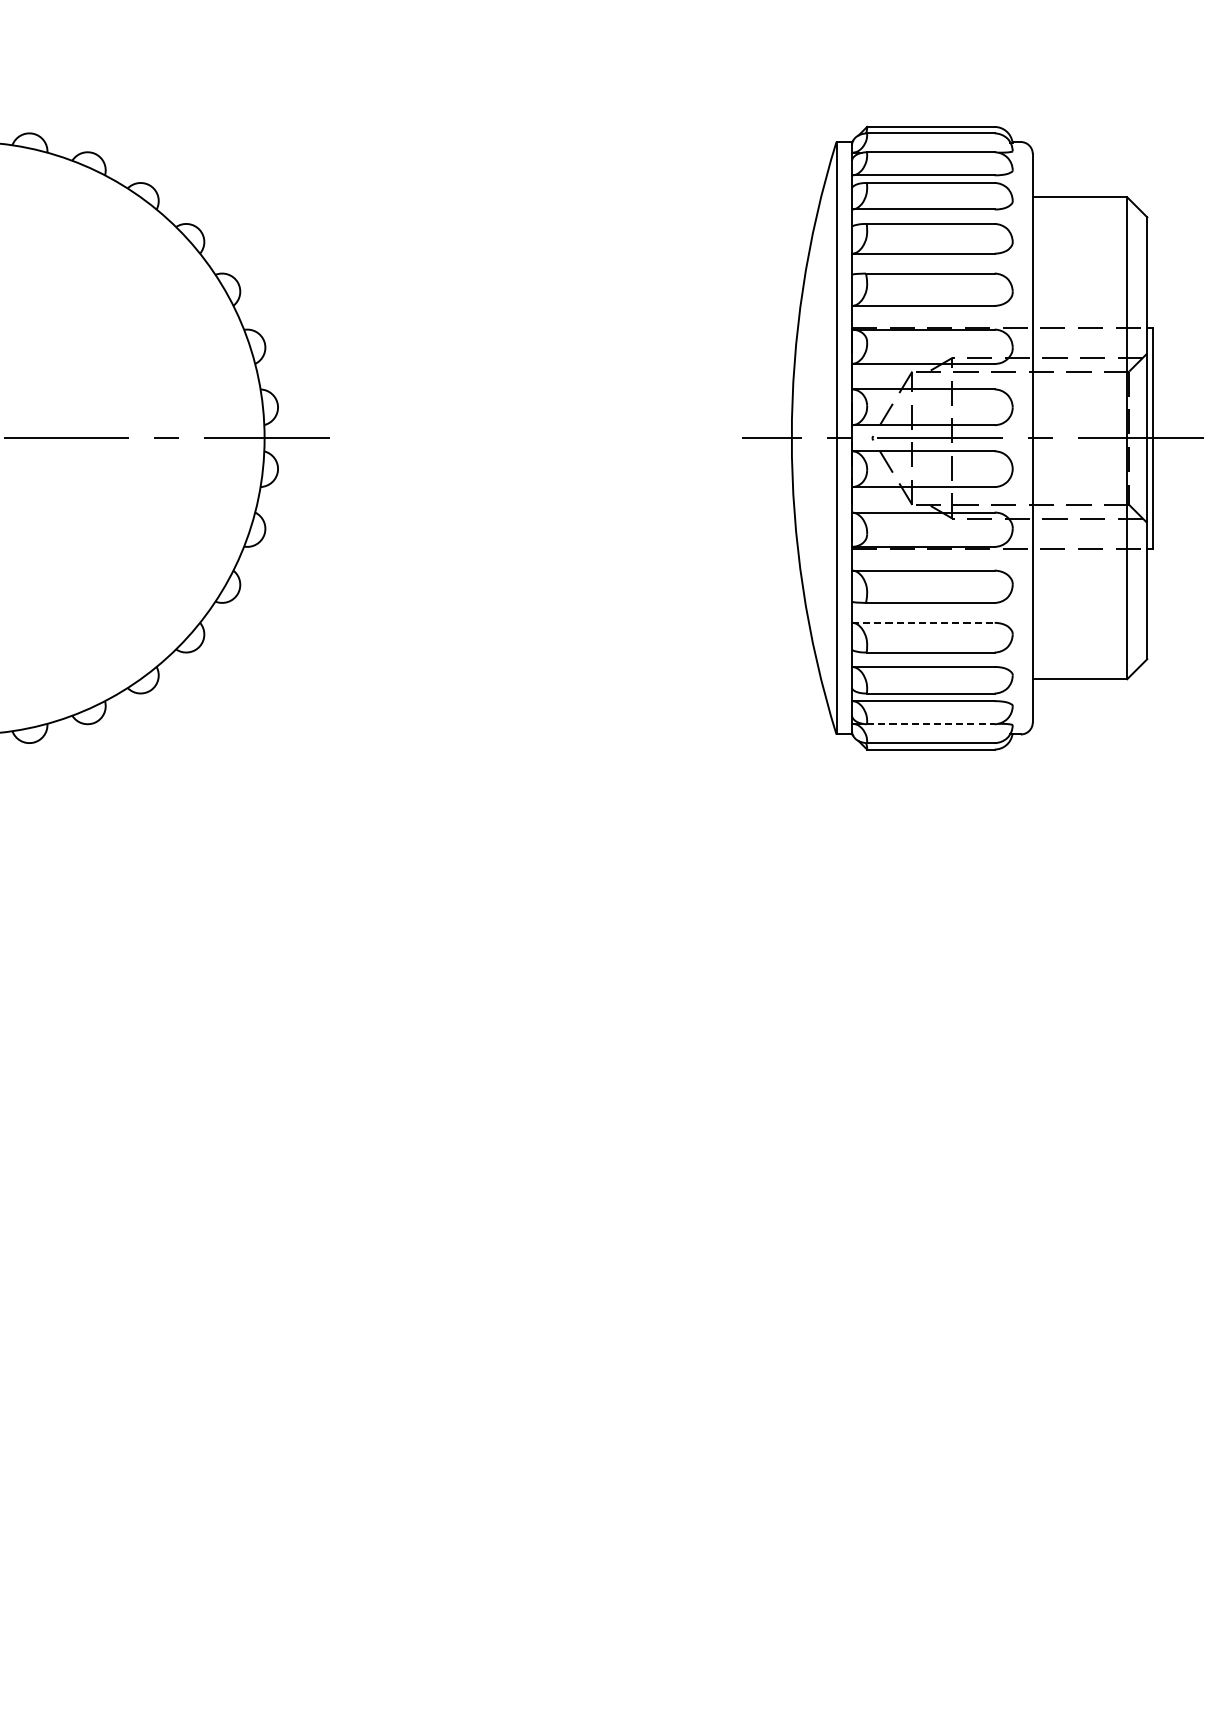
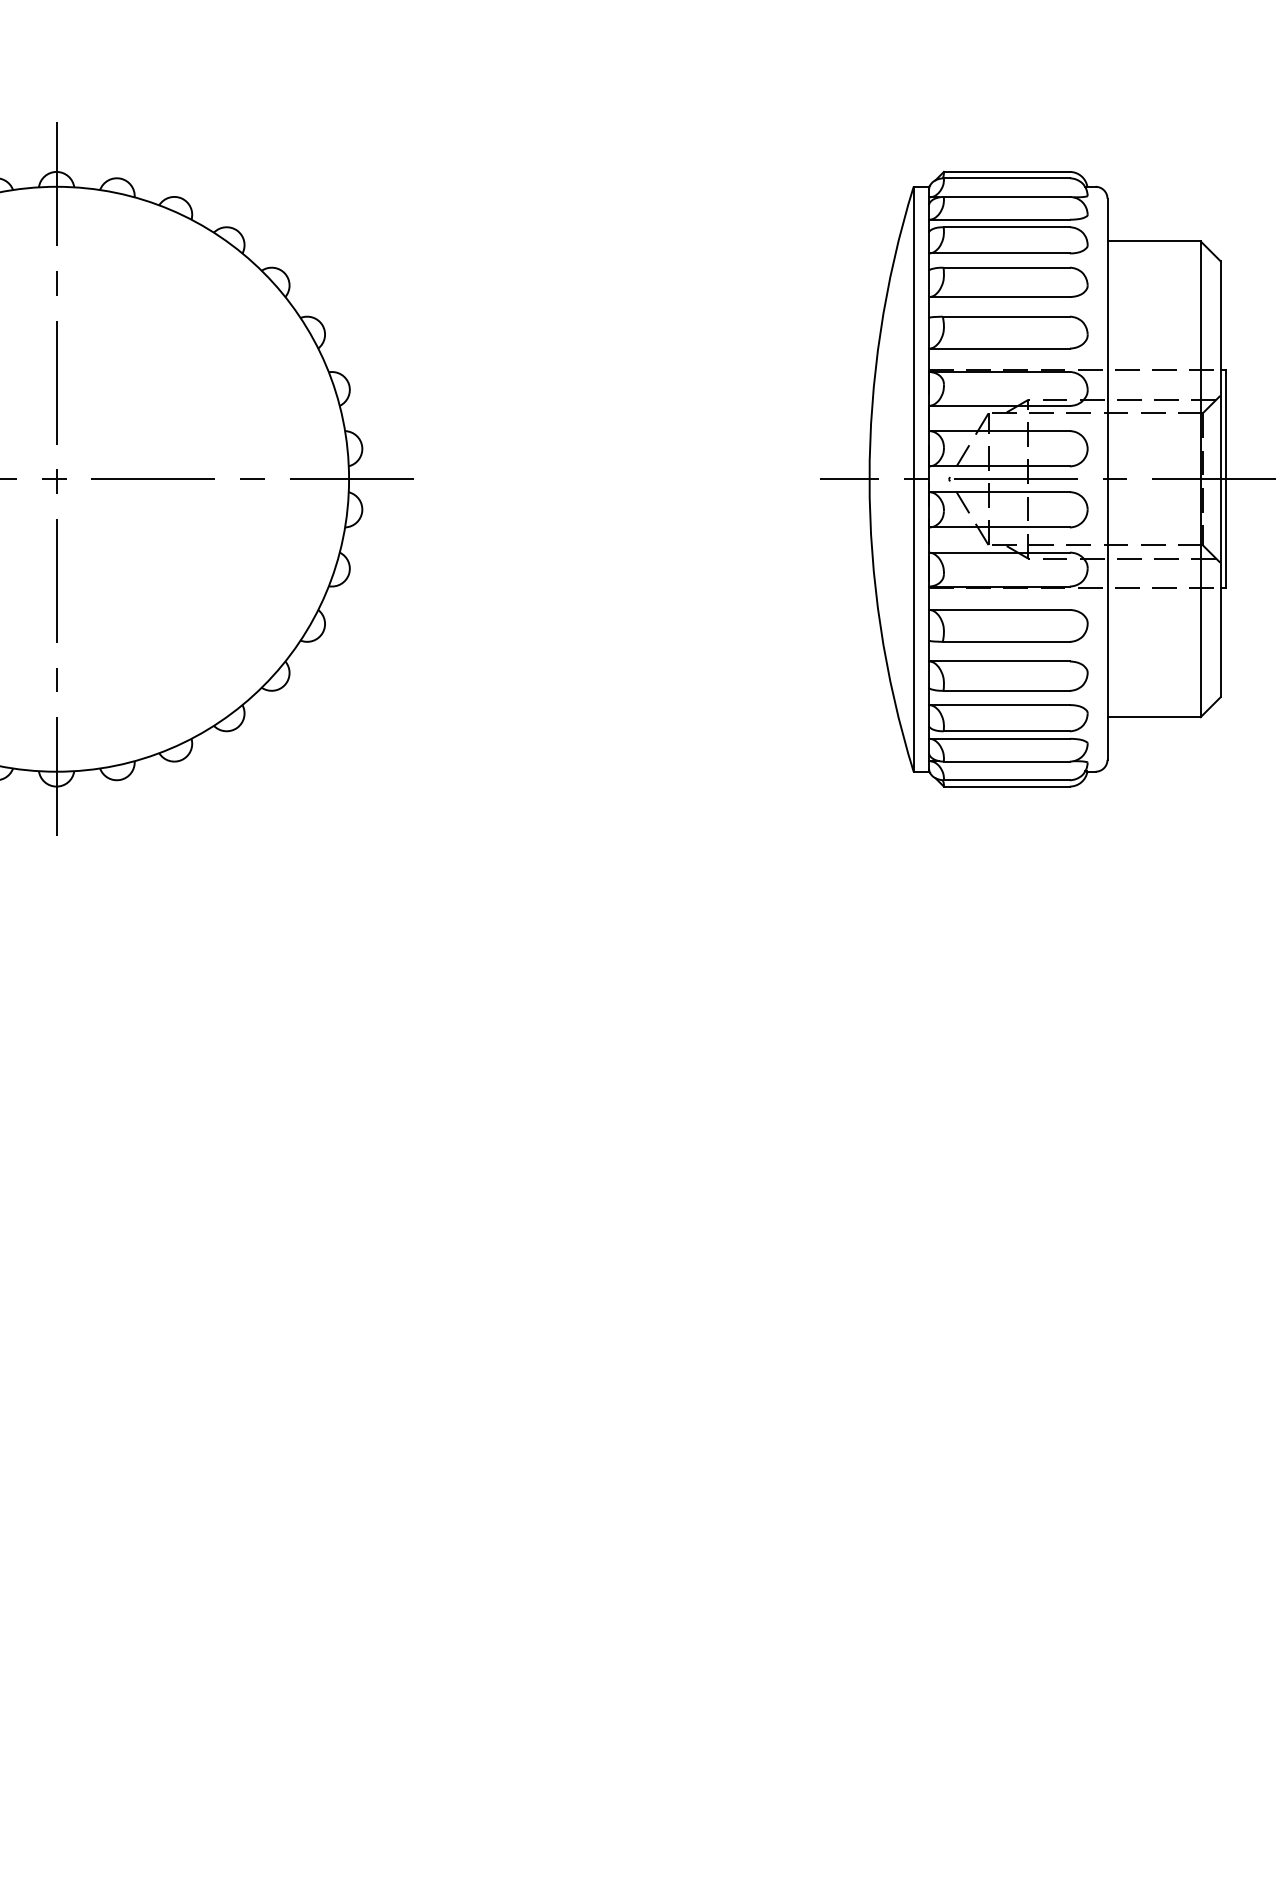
line: (923, 622) -> (999, 661), dashed -> solid
line: (930, 724) -> (1006, 761), dashed -> solid

